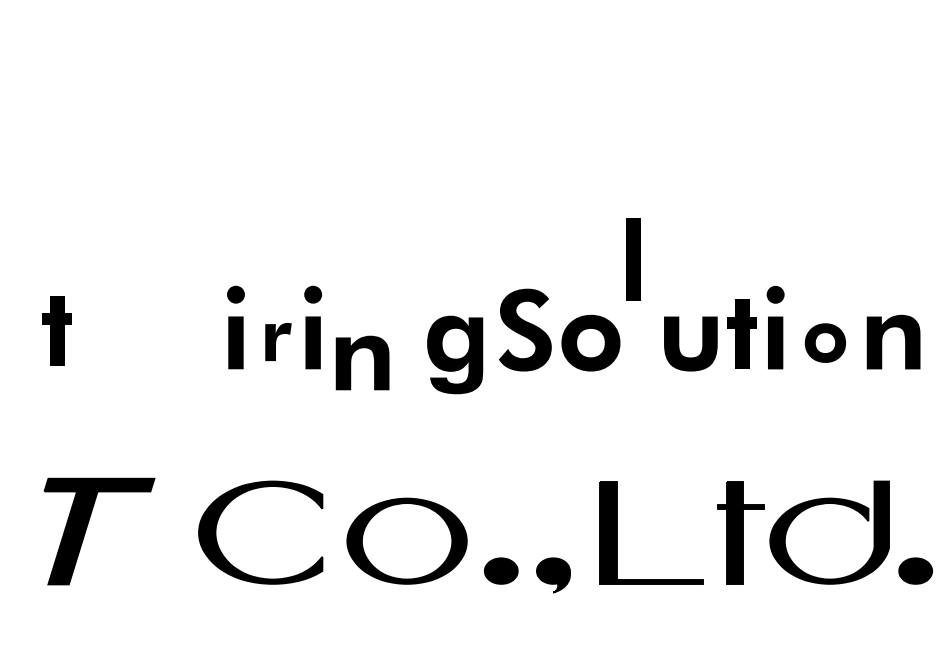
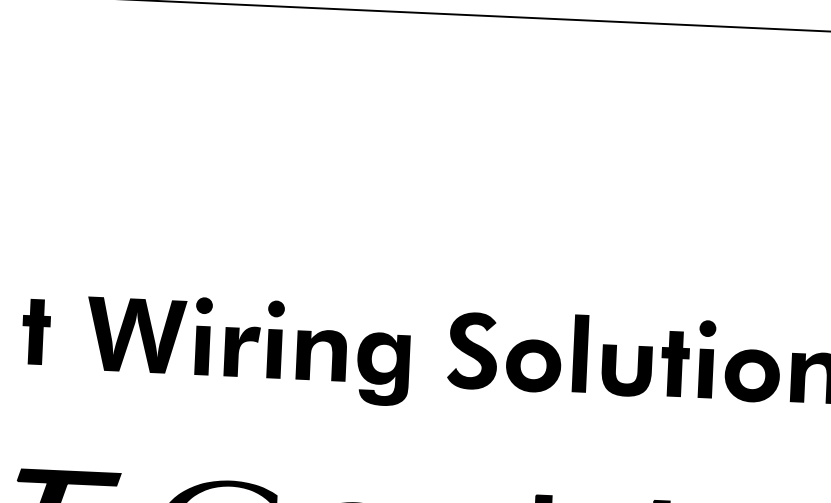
part: (633, 259) -> (580, 353), moved
fill: (164, 329) -> (136, 335), added
part: (278, 341) -> (242, 351), size x1.43
part: (825, 342) -> (752, 375), size x1.43
part: (455, 354) -> (383, 368), moved
part: (351, 362) -> (311, 354), moved

